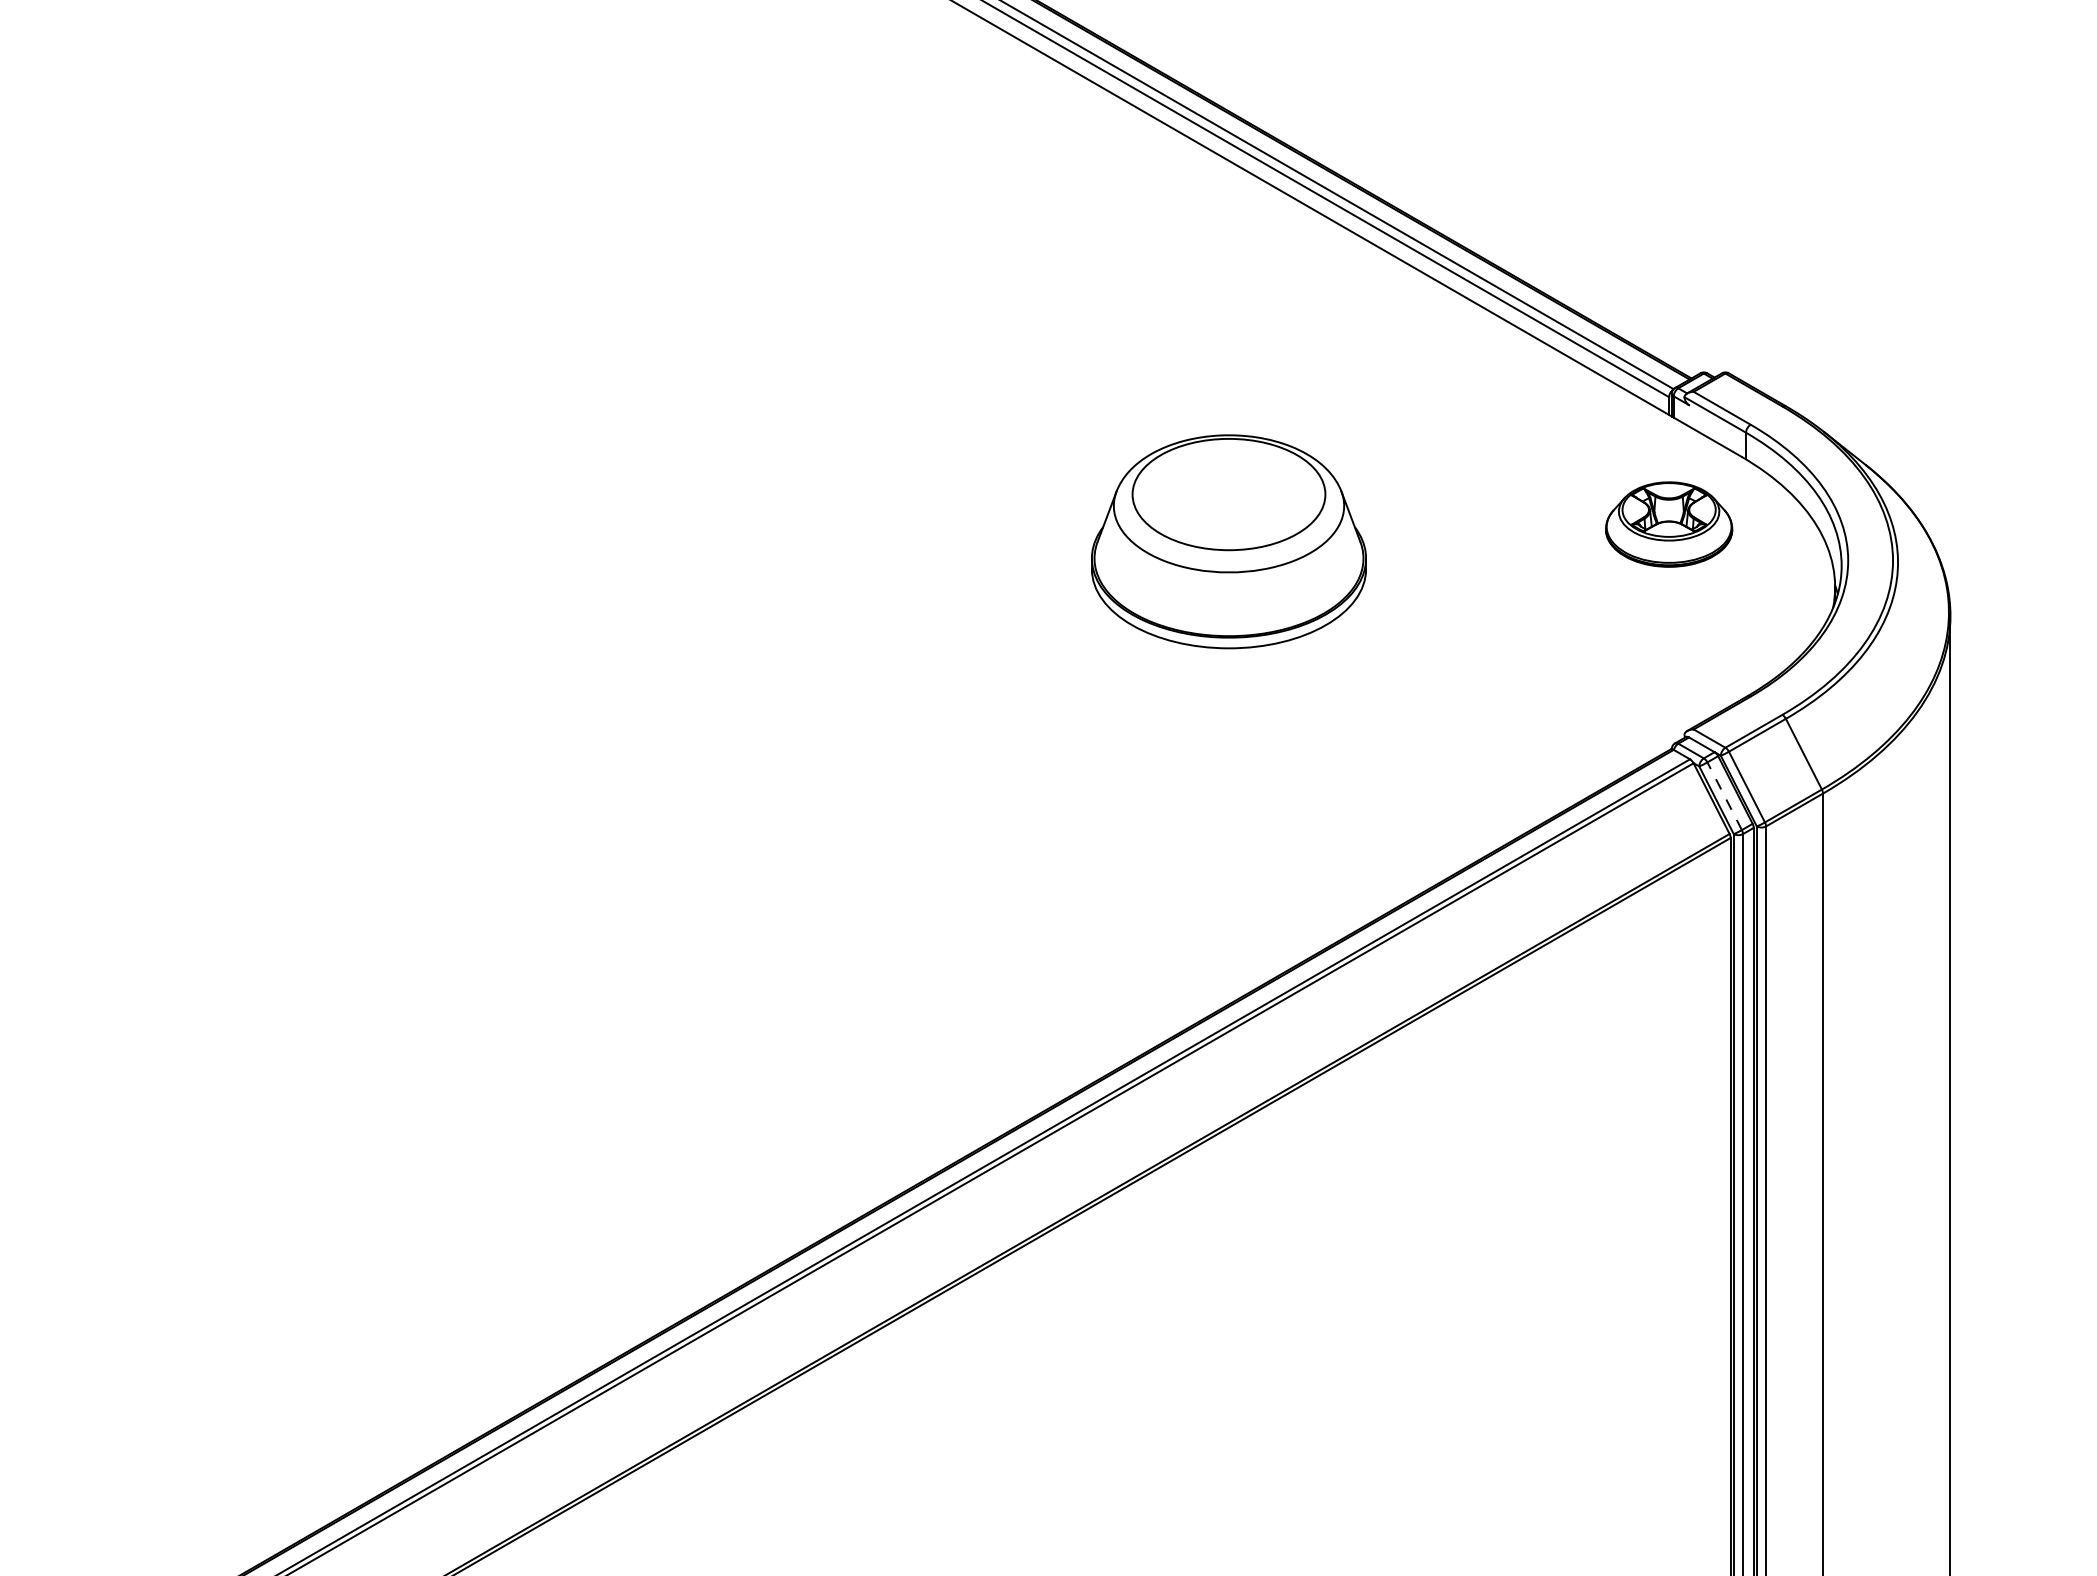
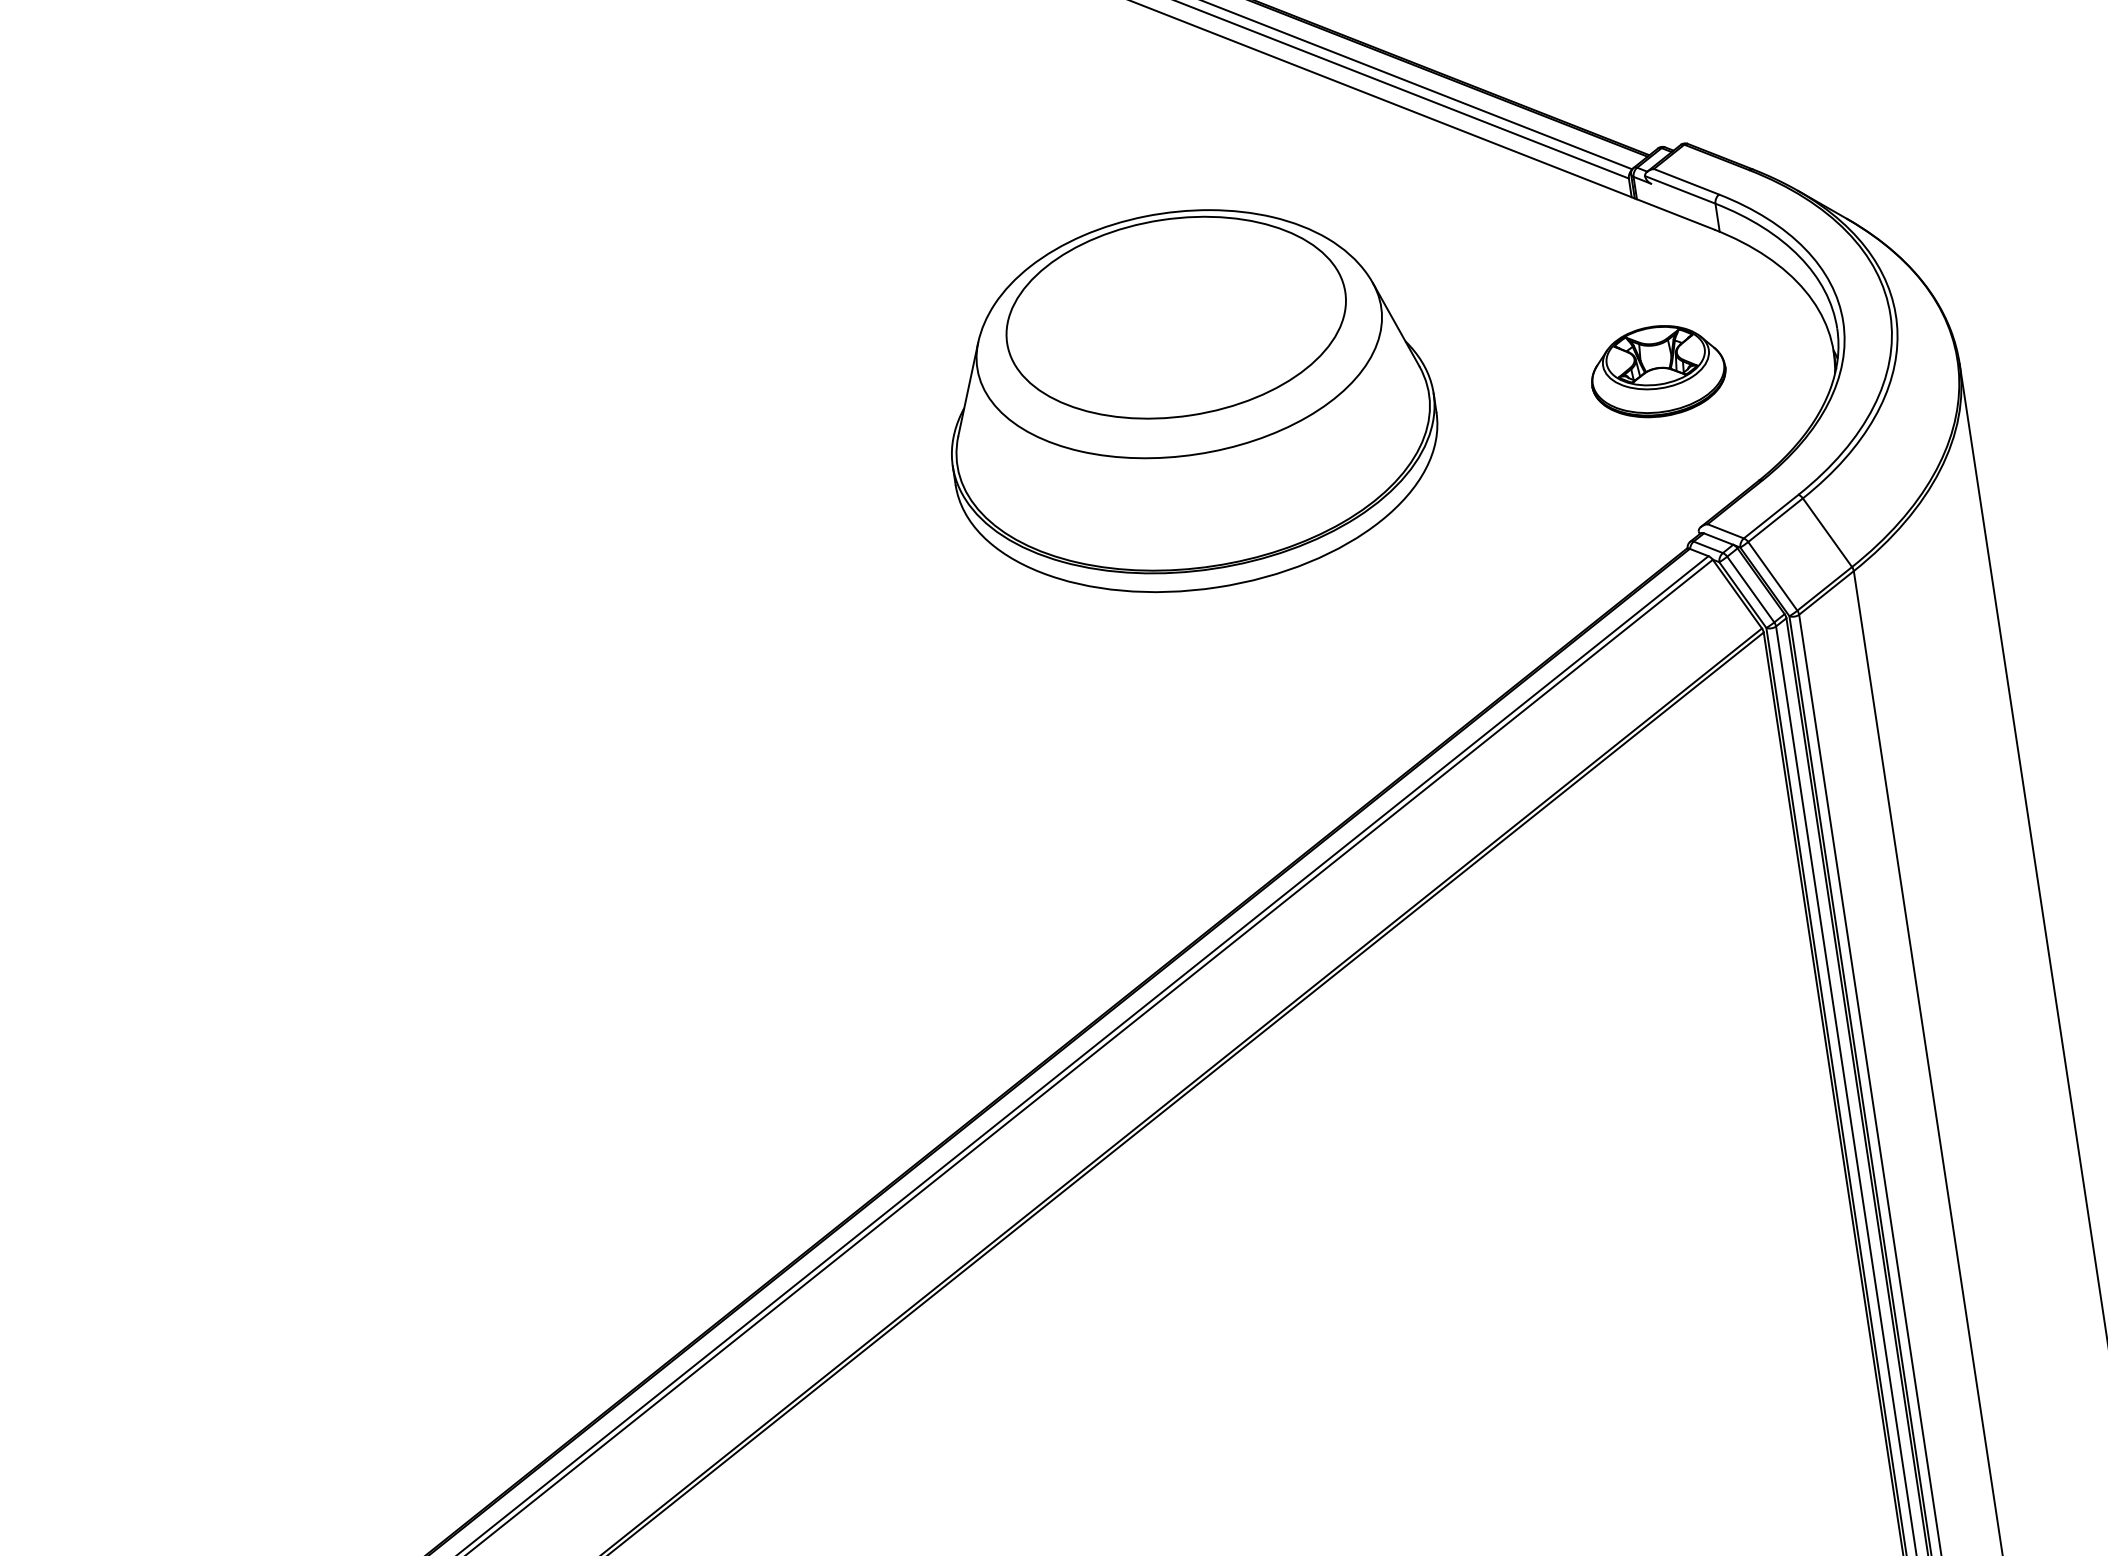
part: (1669, 524) -> (1658, 371), moved
part: (1228, 541) -> (1188, 400), size x1.67
line: (1724, 796) -> (1750, 589), dashed -> solid

